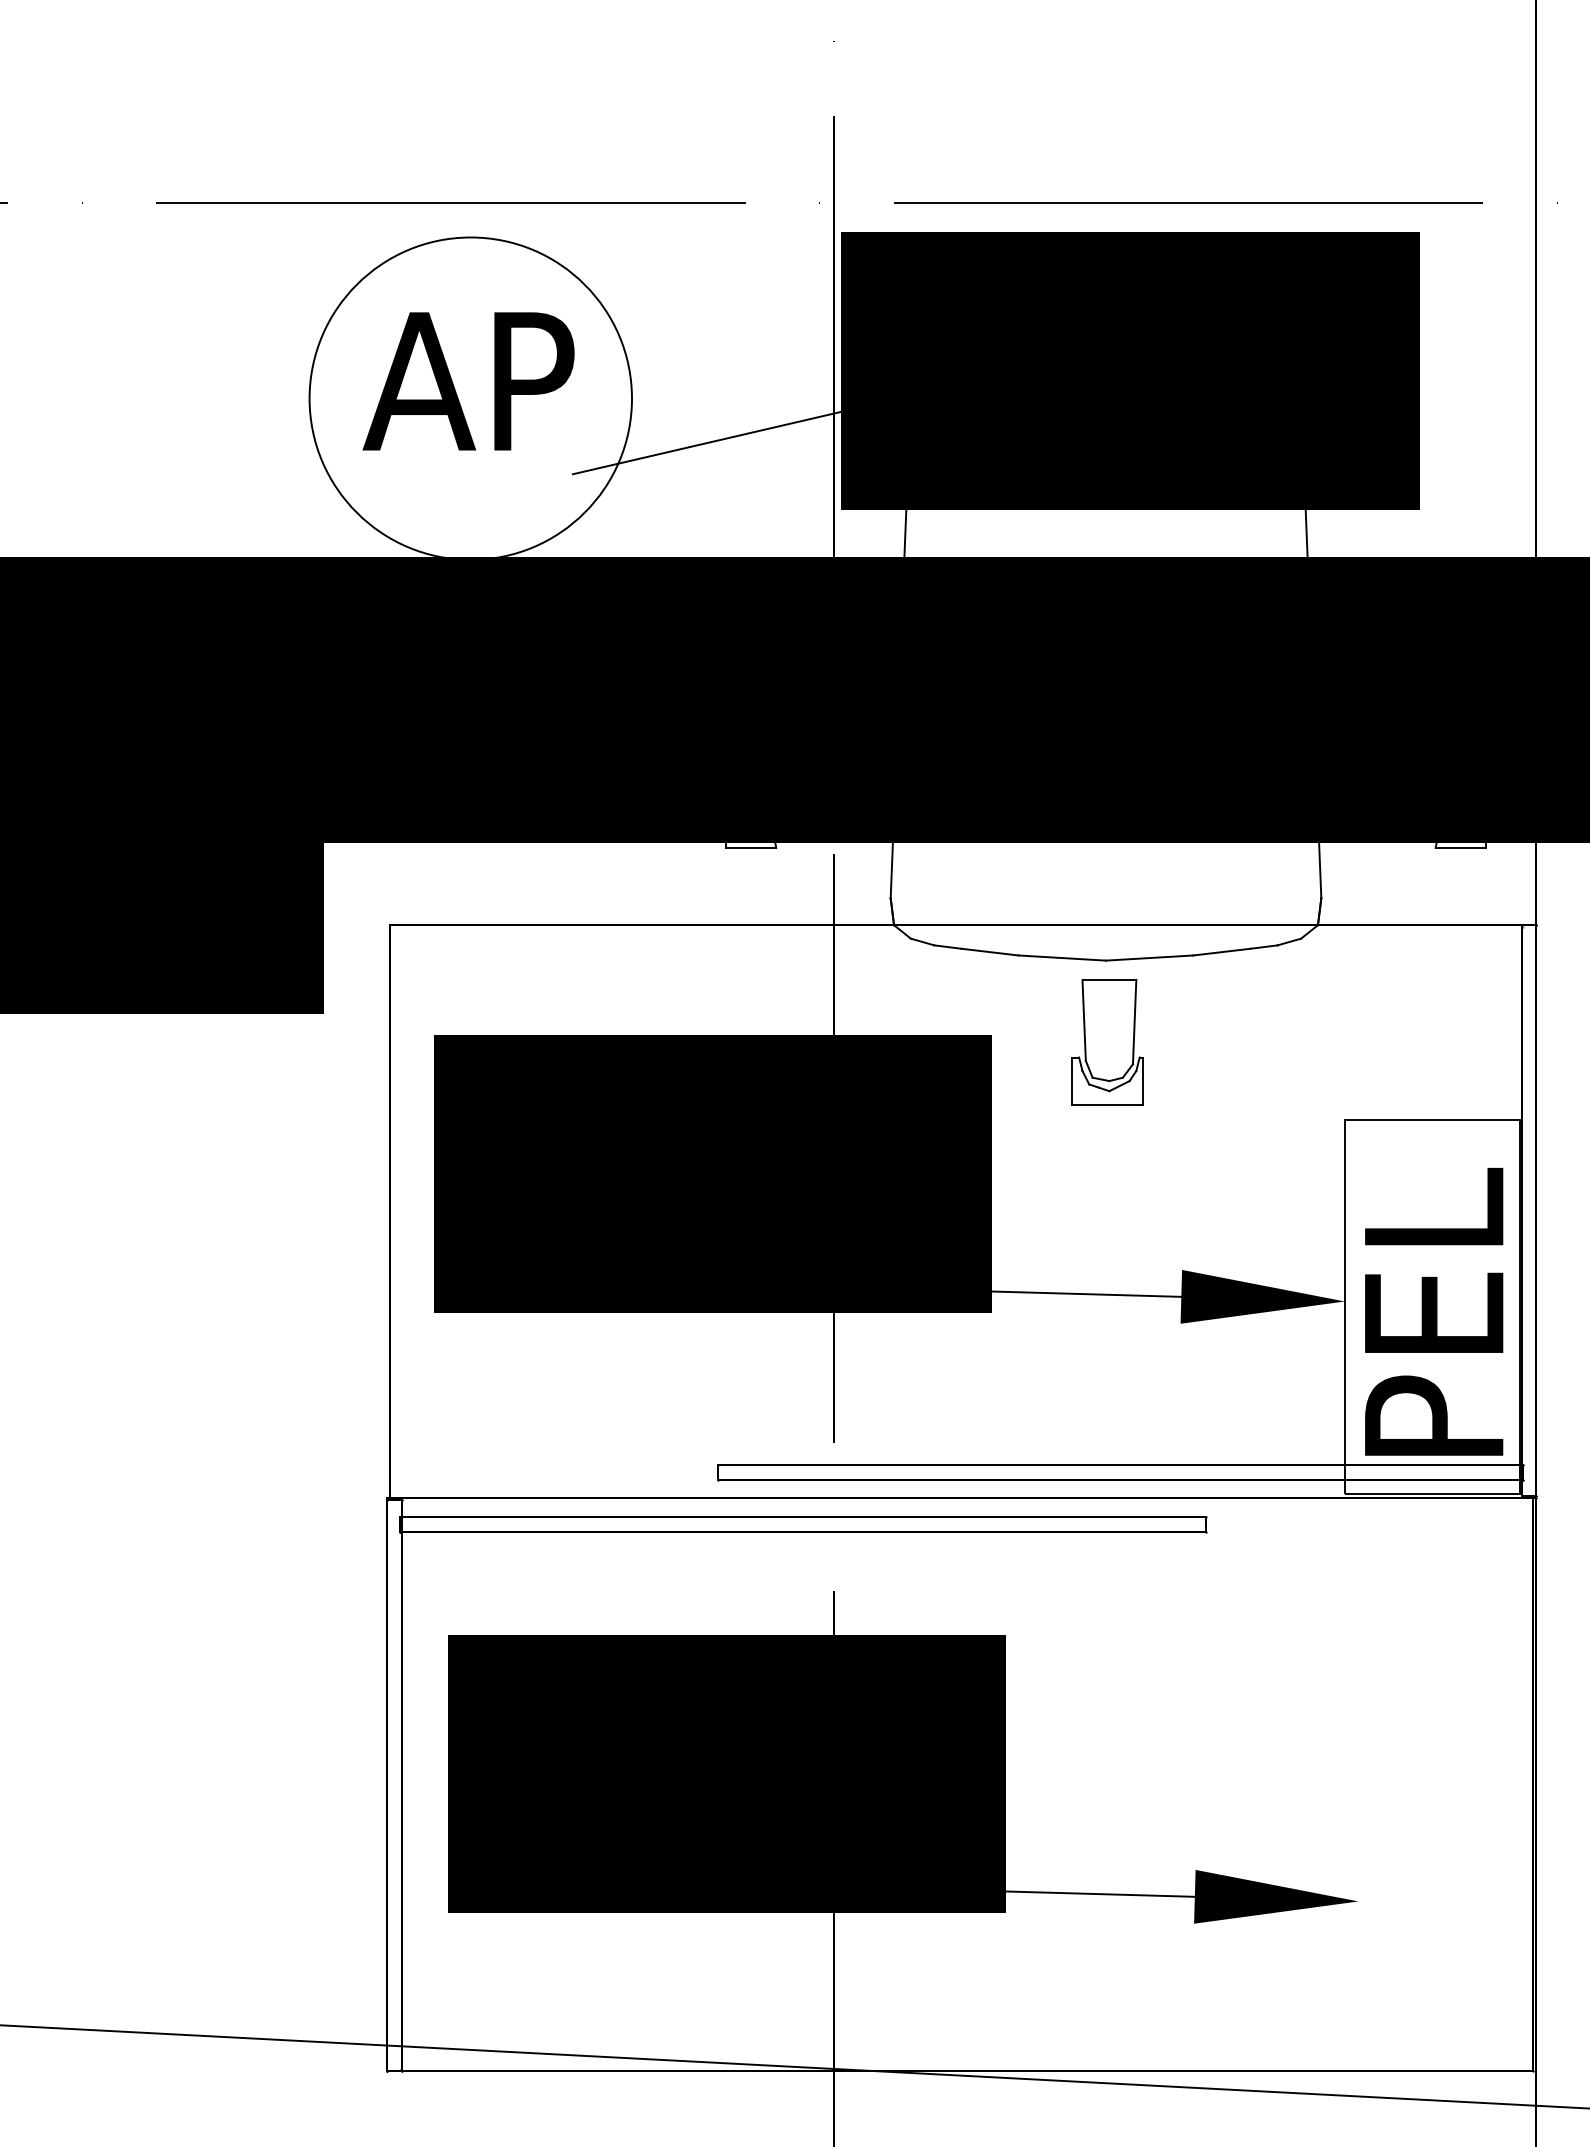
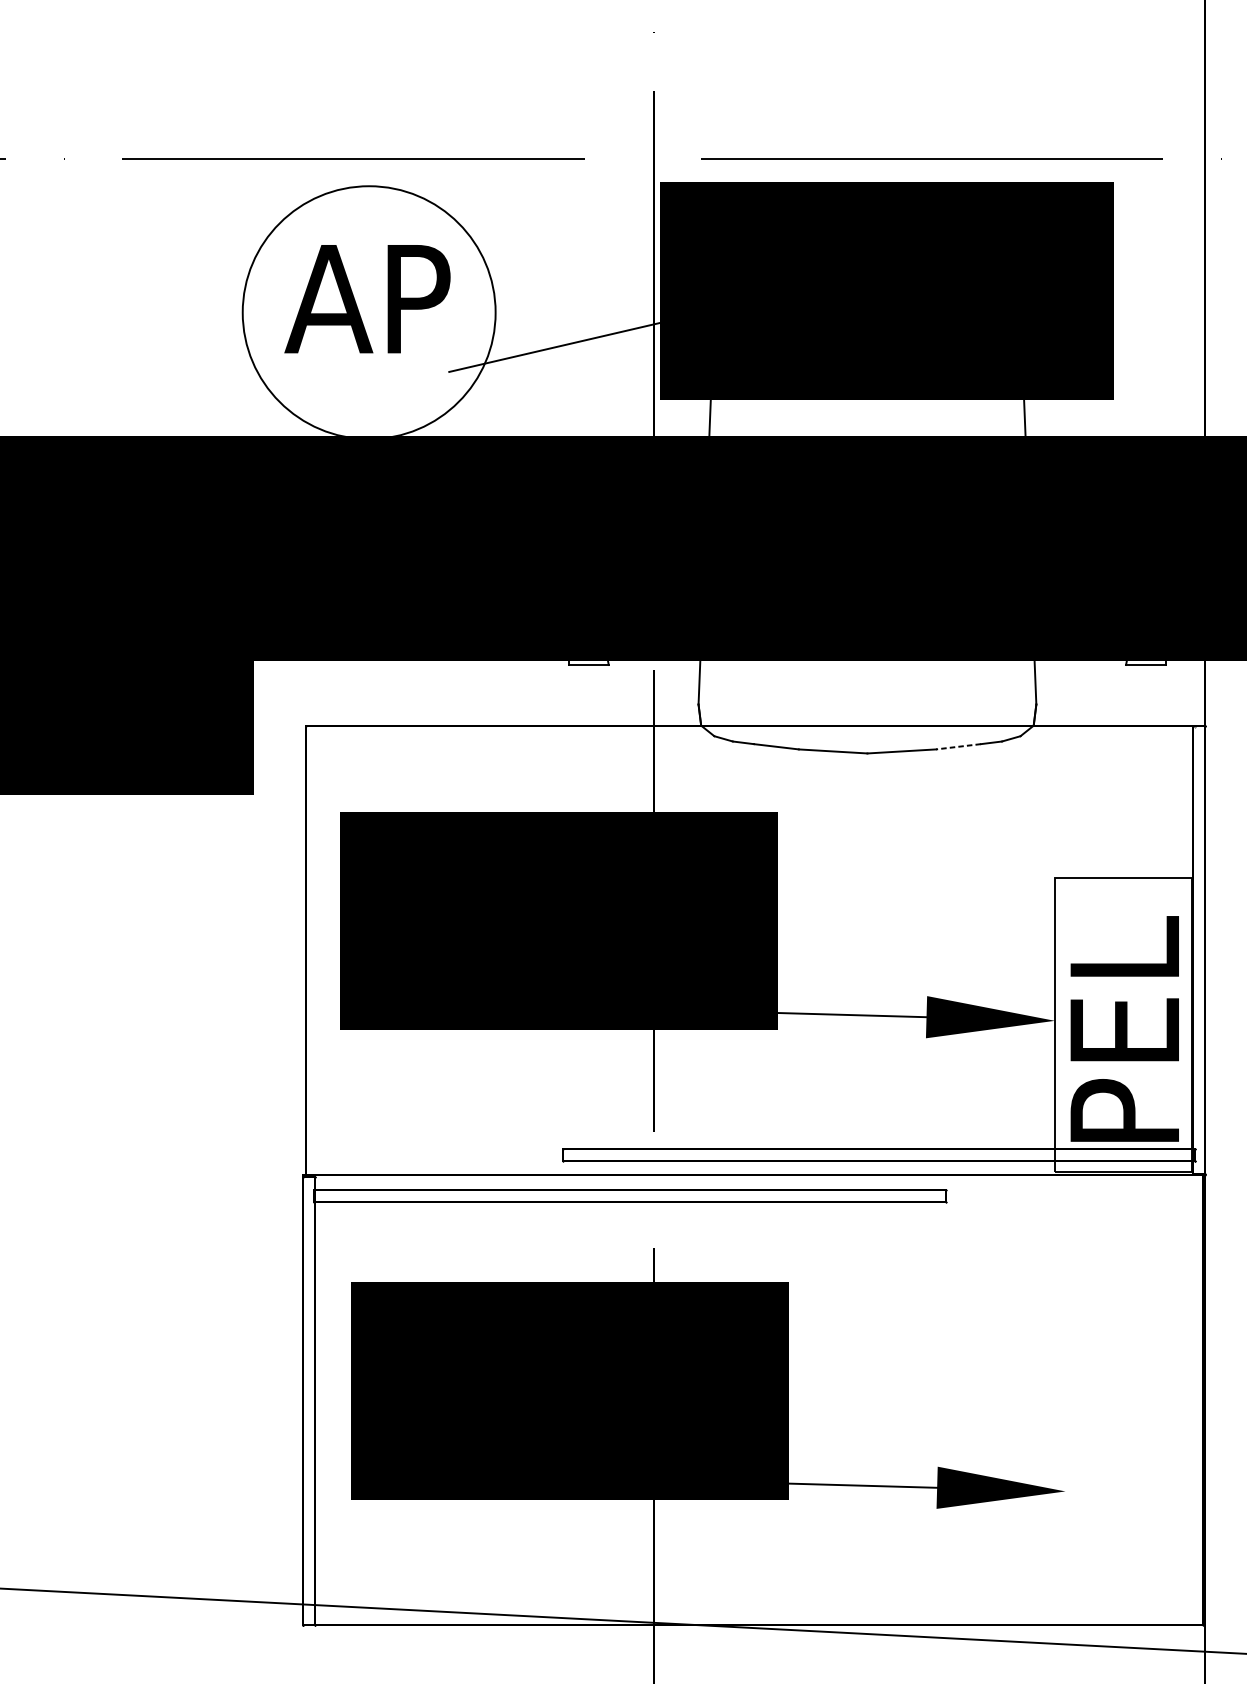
line: (1222, 952) -> (958, 747), solid -> dashed
part: (1107, 1042) -> (868, 817), removed

